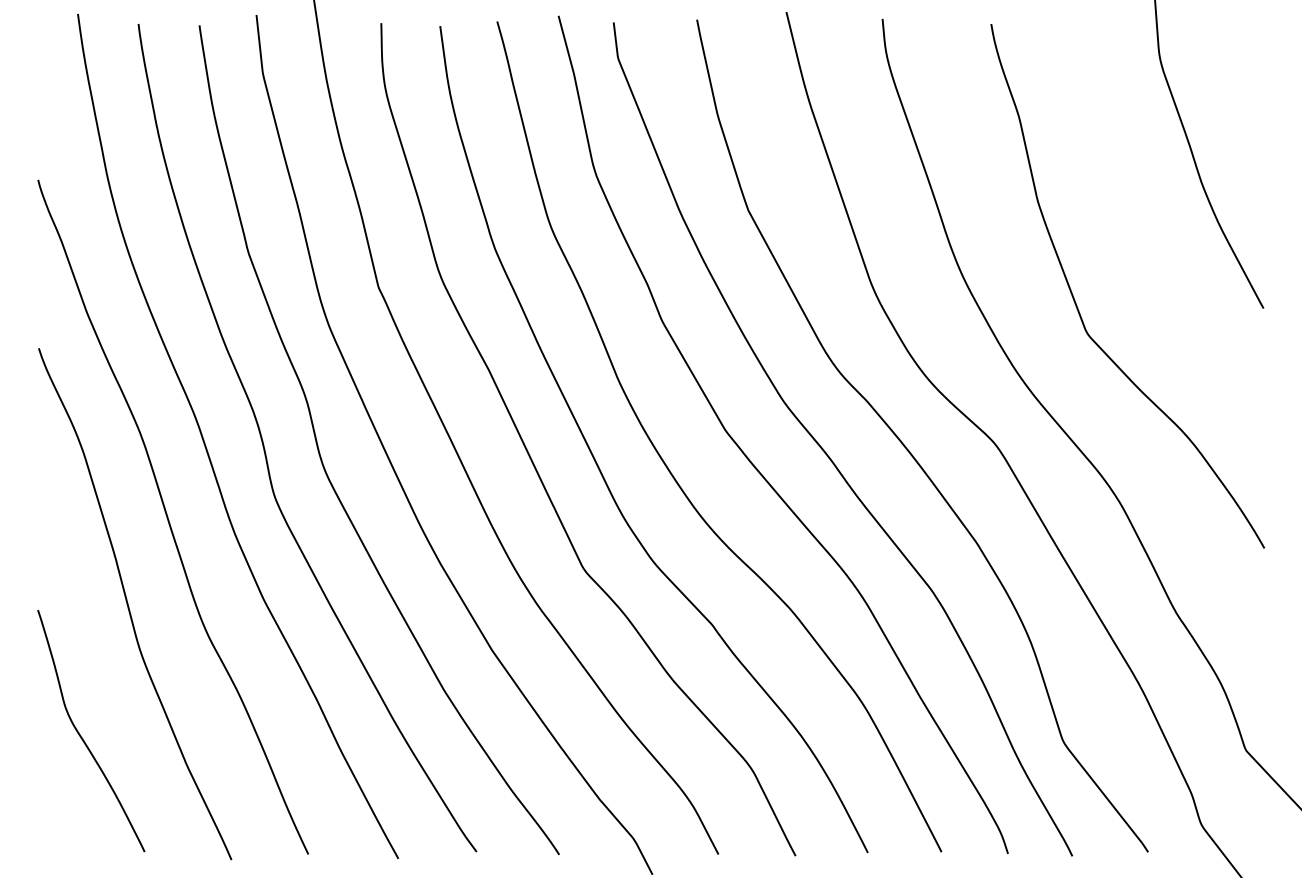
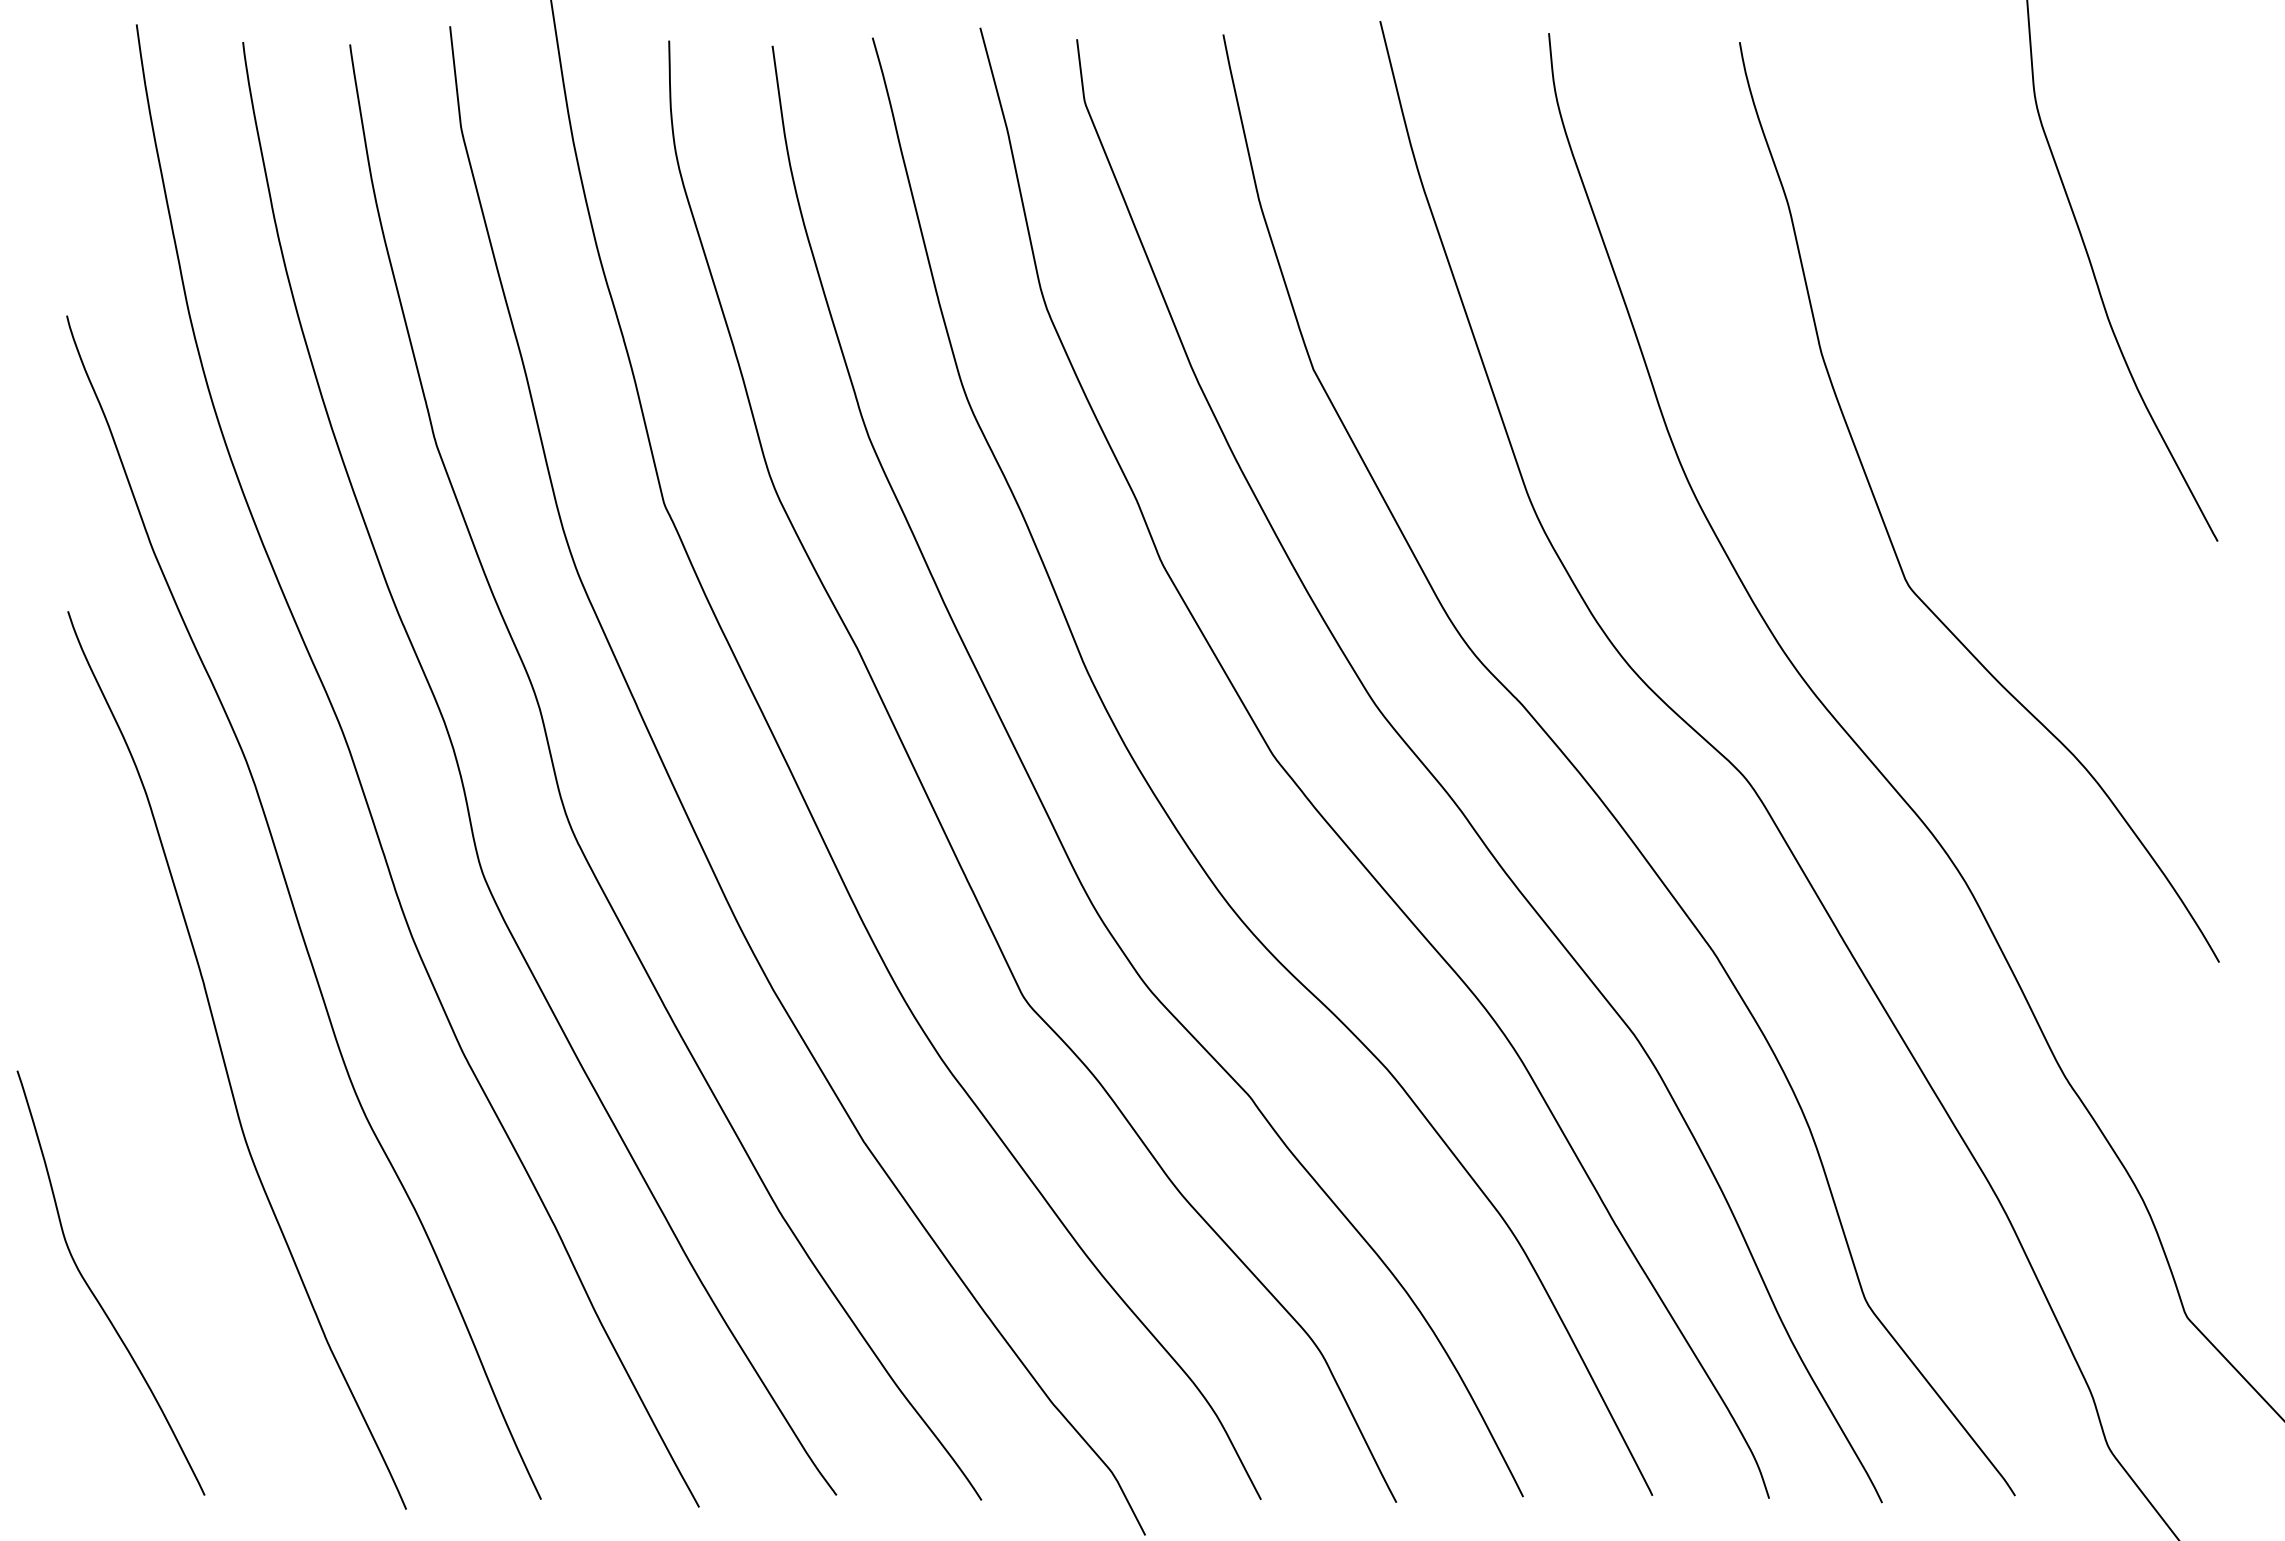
curve: (81, 735) -> (93, 1290), moved

